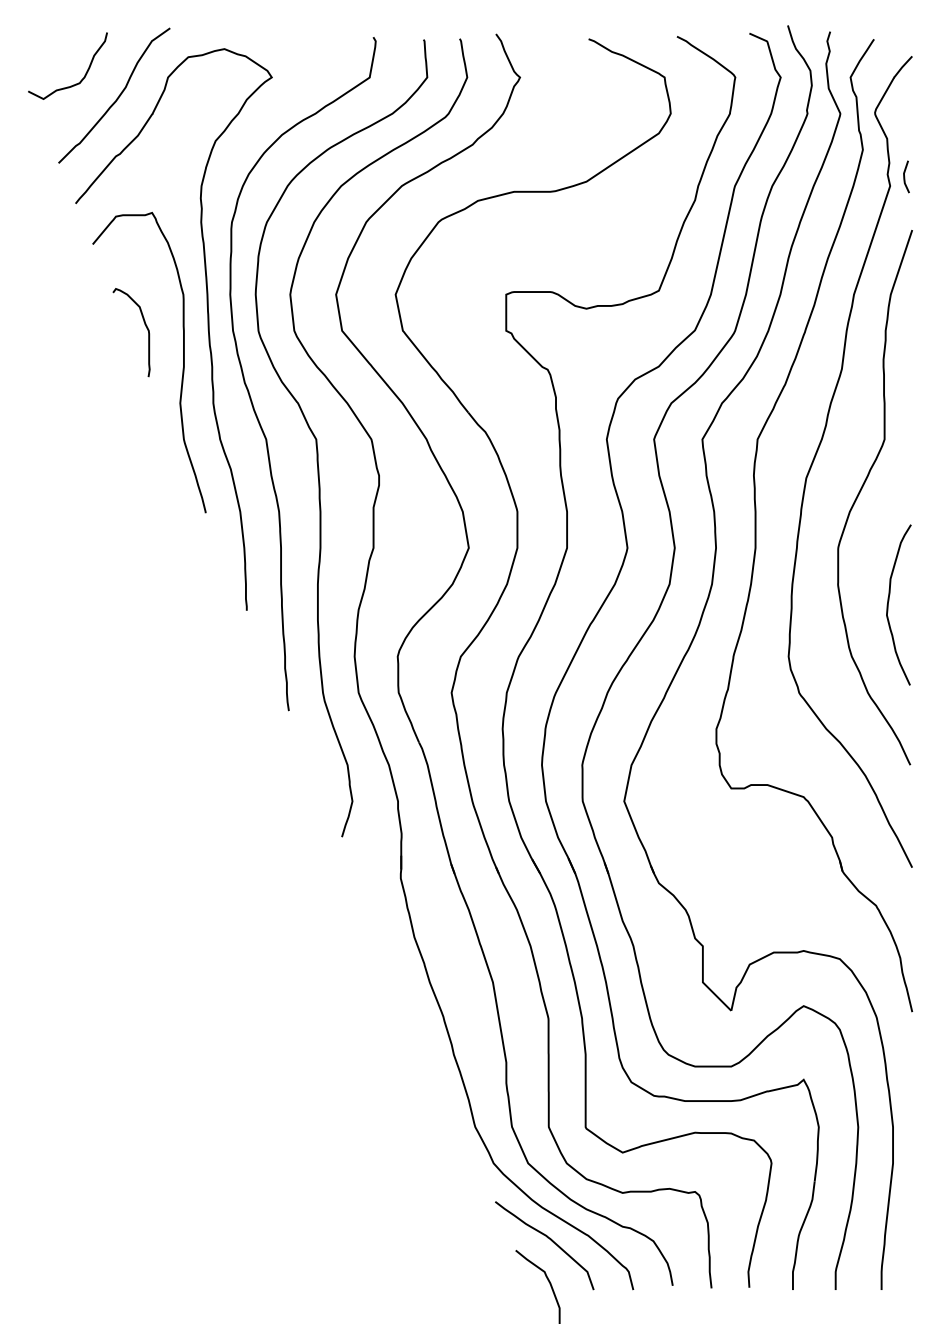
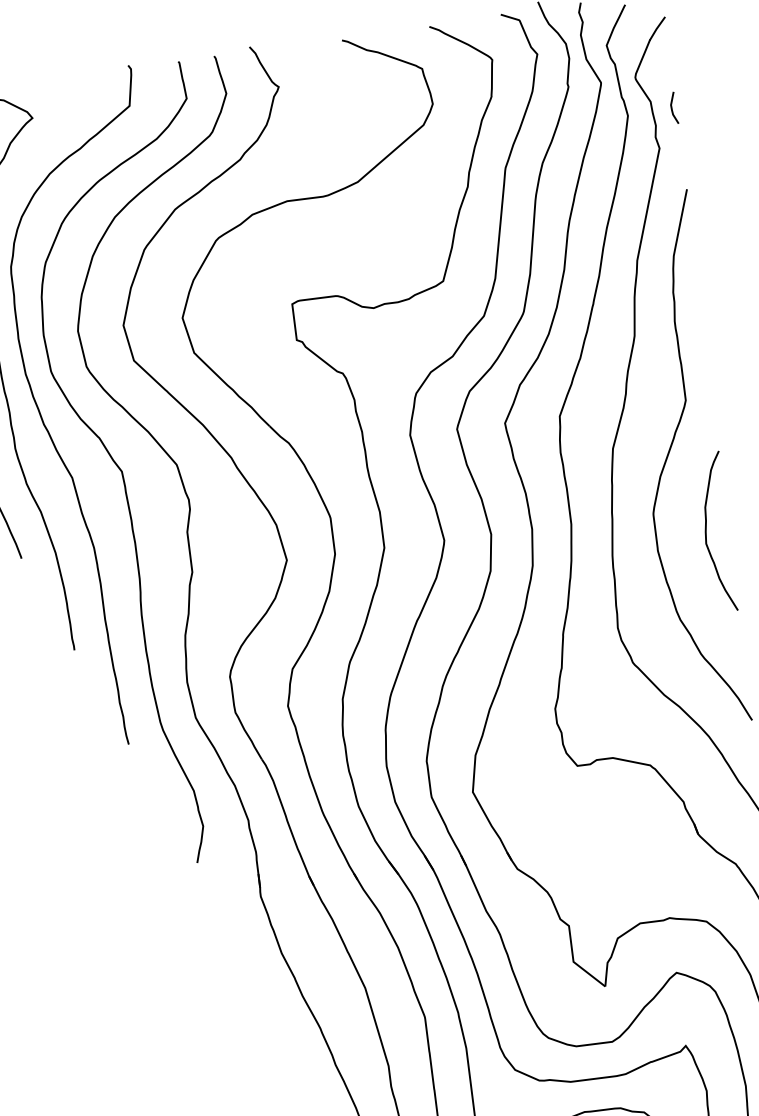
line: (905, 176) -> (672, 107), moved
curve: (889, 601) -> (707, 529), moved

